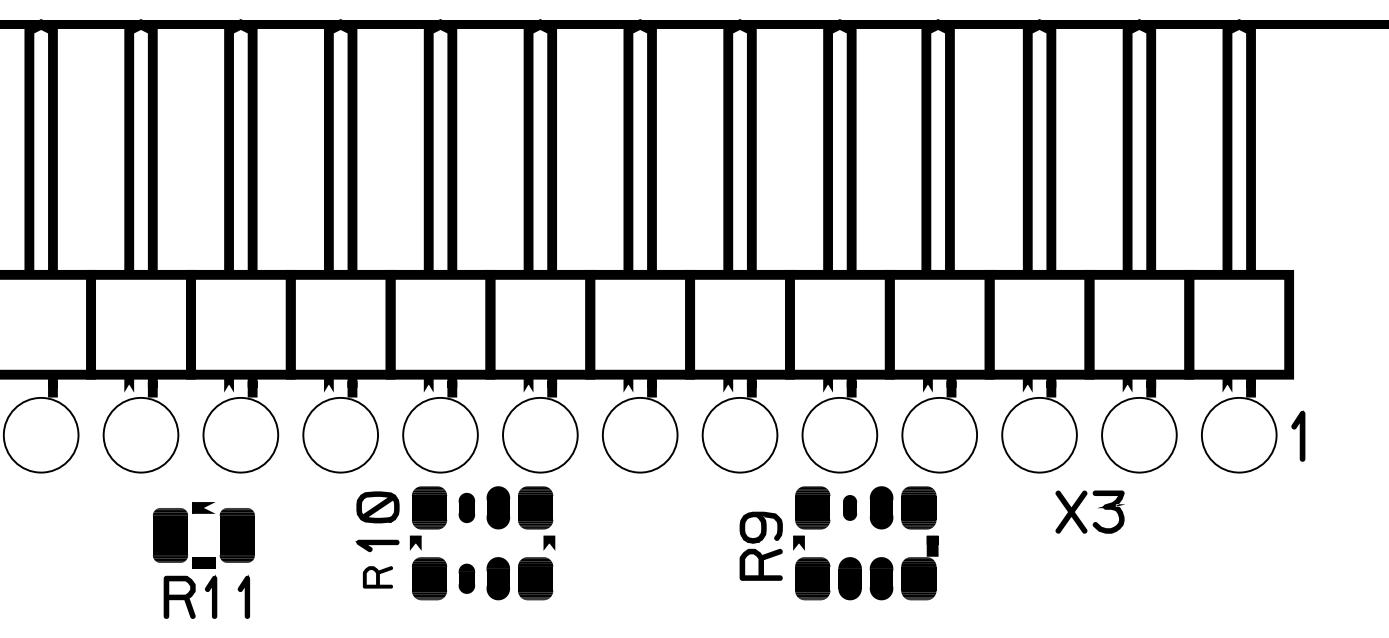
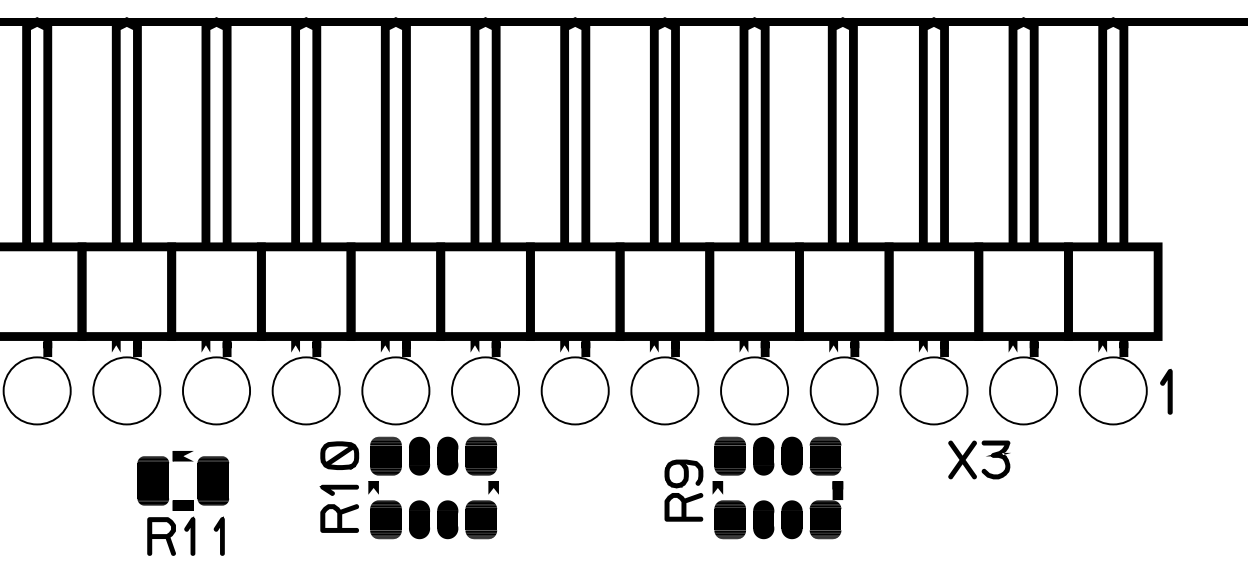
part: (466, 507) -> (419, 455), size x1.43
part: (849, 507) -> (763, 455), size x1.67
part: (377, 577) -> (339, 518), size x1.43
part: (466, 578) -> (419, 519), size x1.43

